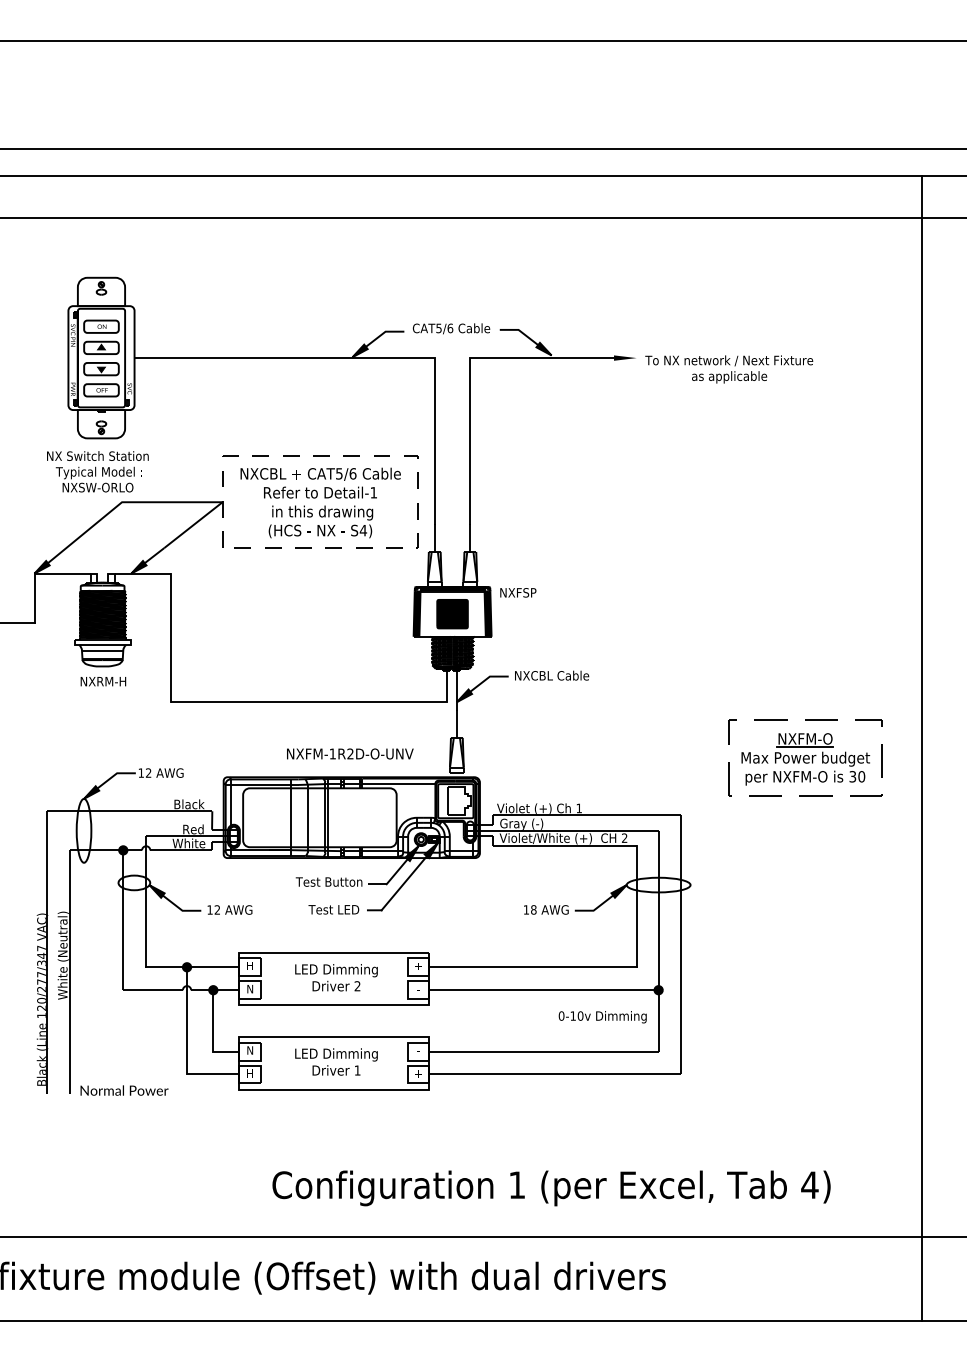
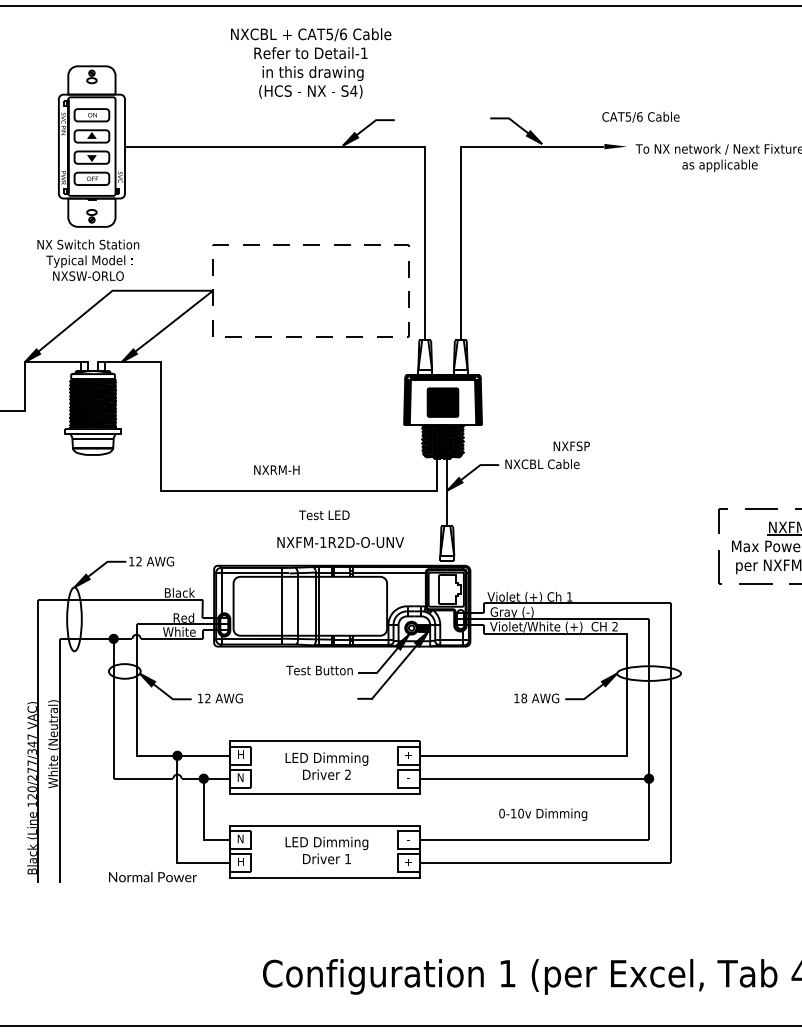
text: (451, 328) -> (640, 117), moved
text: (320, 502) -> (310, 63), moved
text: (518, 592) -> (571, 446), moved
text: (103, 681) -> (276, 470), moved
text: (333, 909) -> (323, 515), moved
text: (602, 1017) -> (542, 815), moved
text: (124, 1090) -> (152, 877), moved

